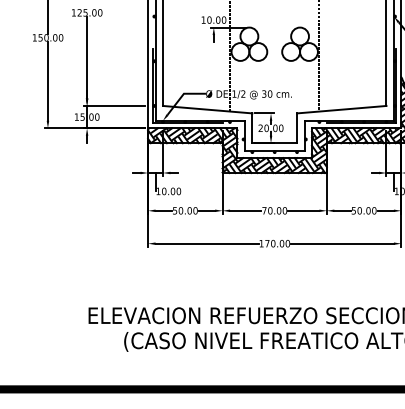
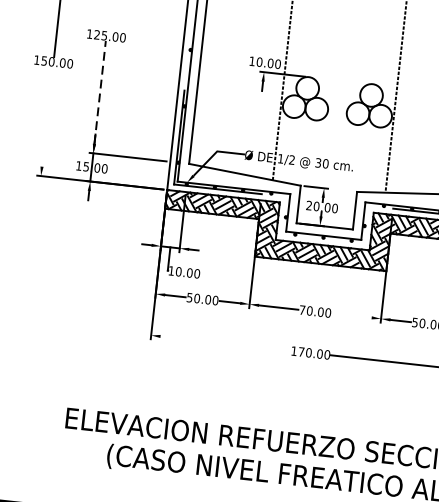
line: (87, 57) -> (100, 92), solid -> dashed
line: (47, 80) -> (47, 115), removed
line: (303, 210) -> (351, 315), removed
line: (206, 243) -> (224, 343), removed

